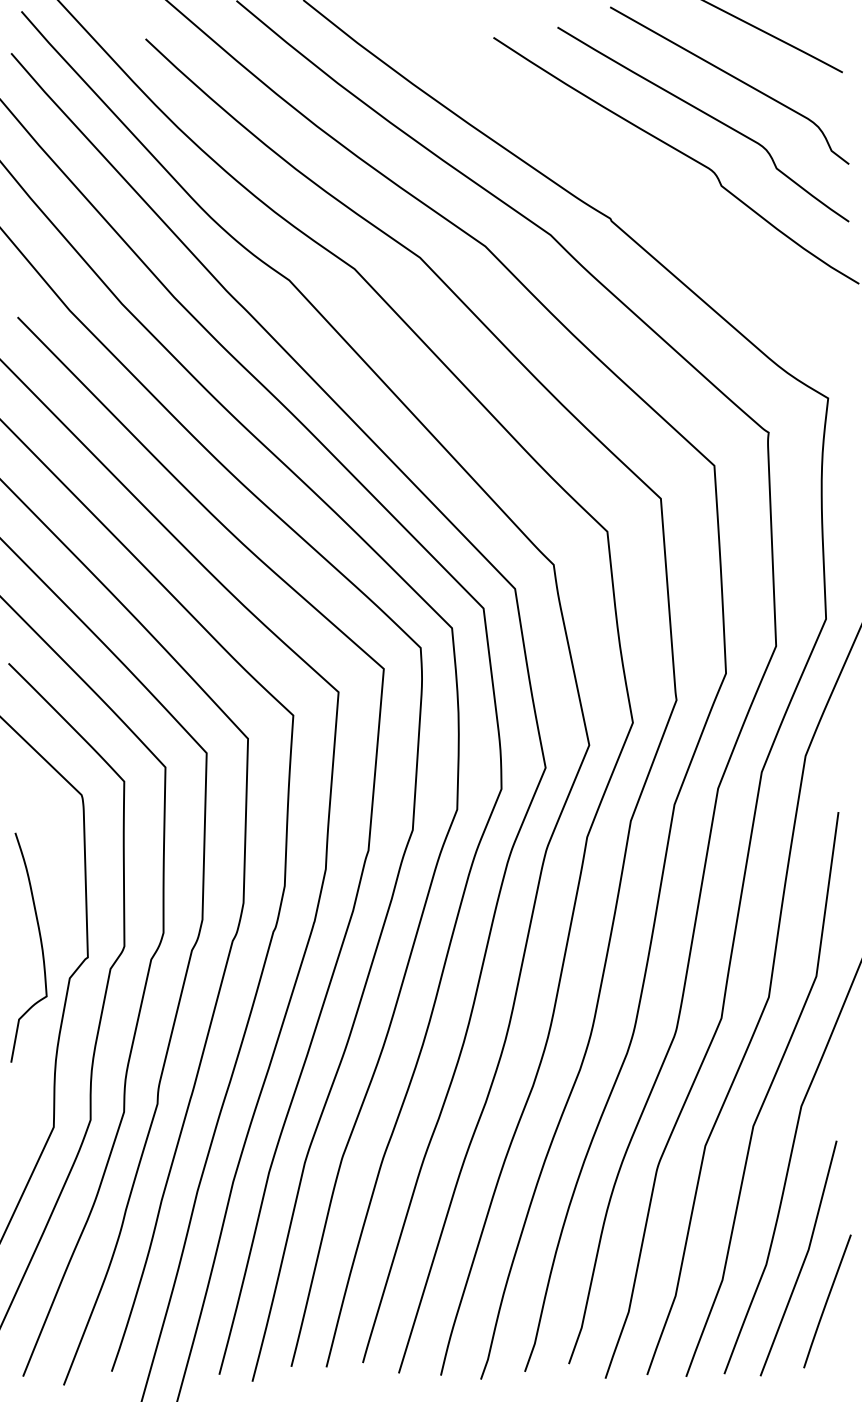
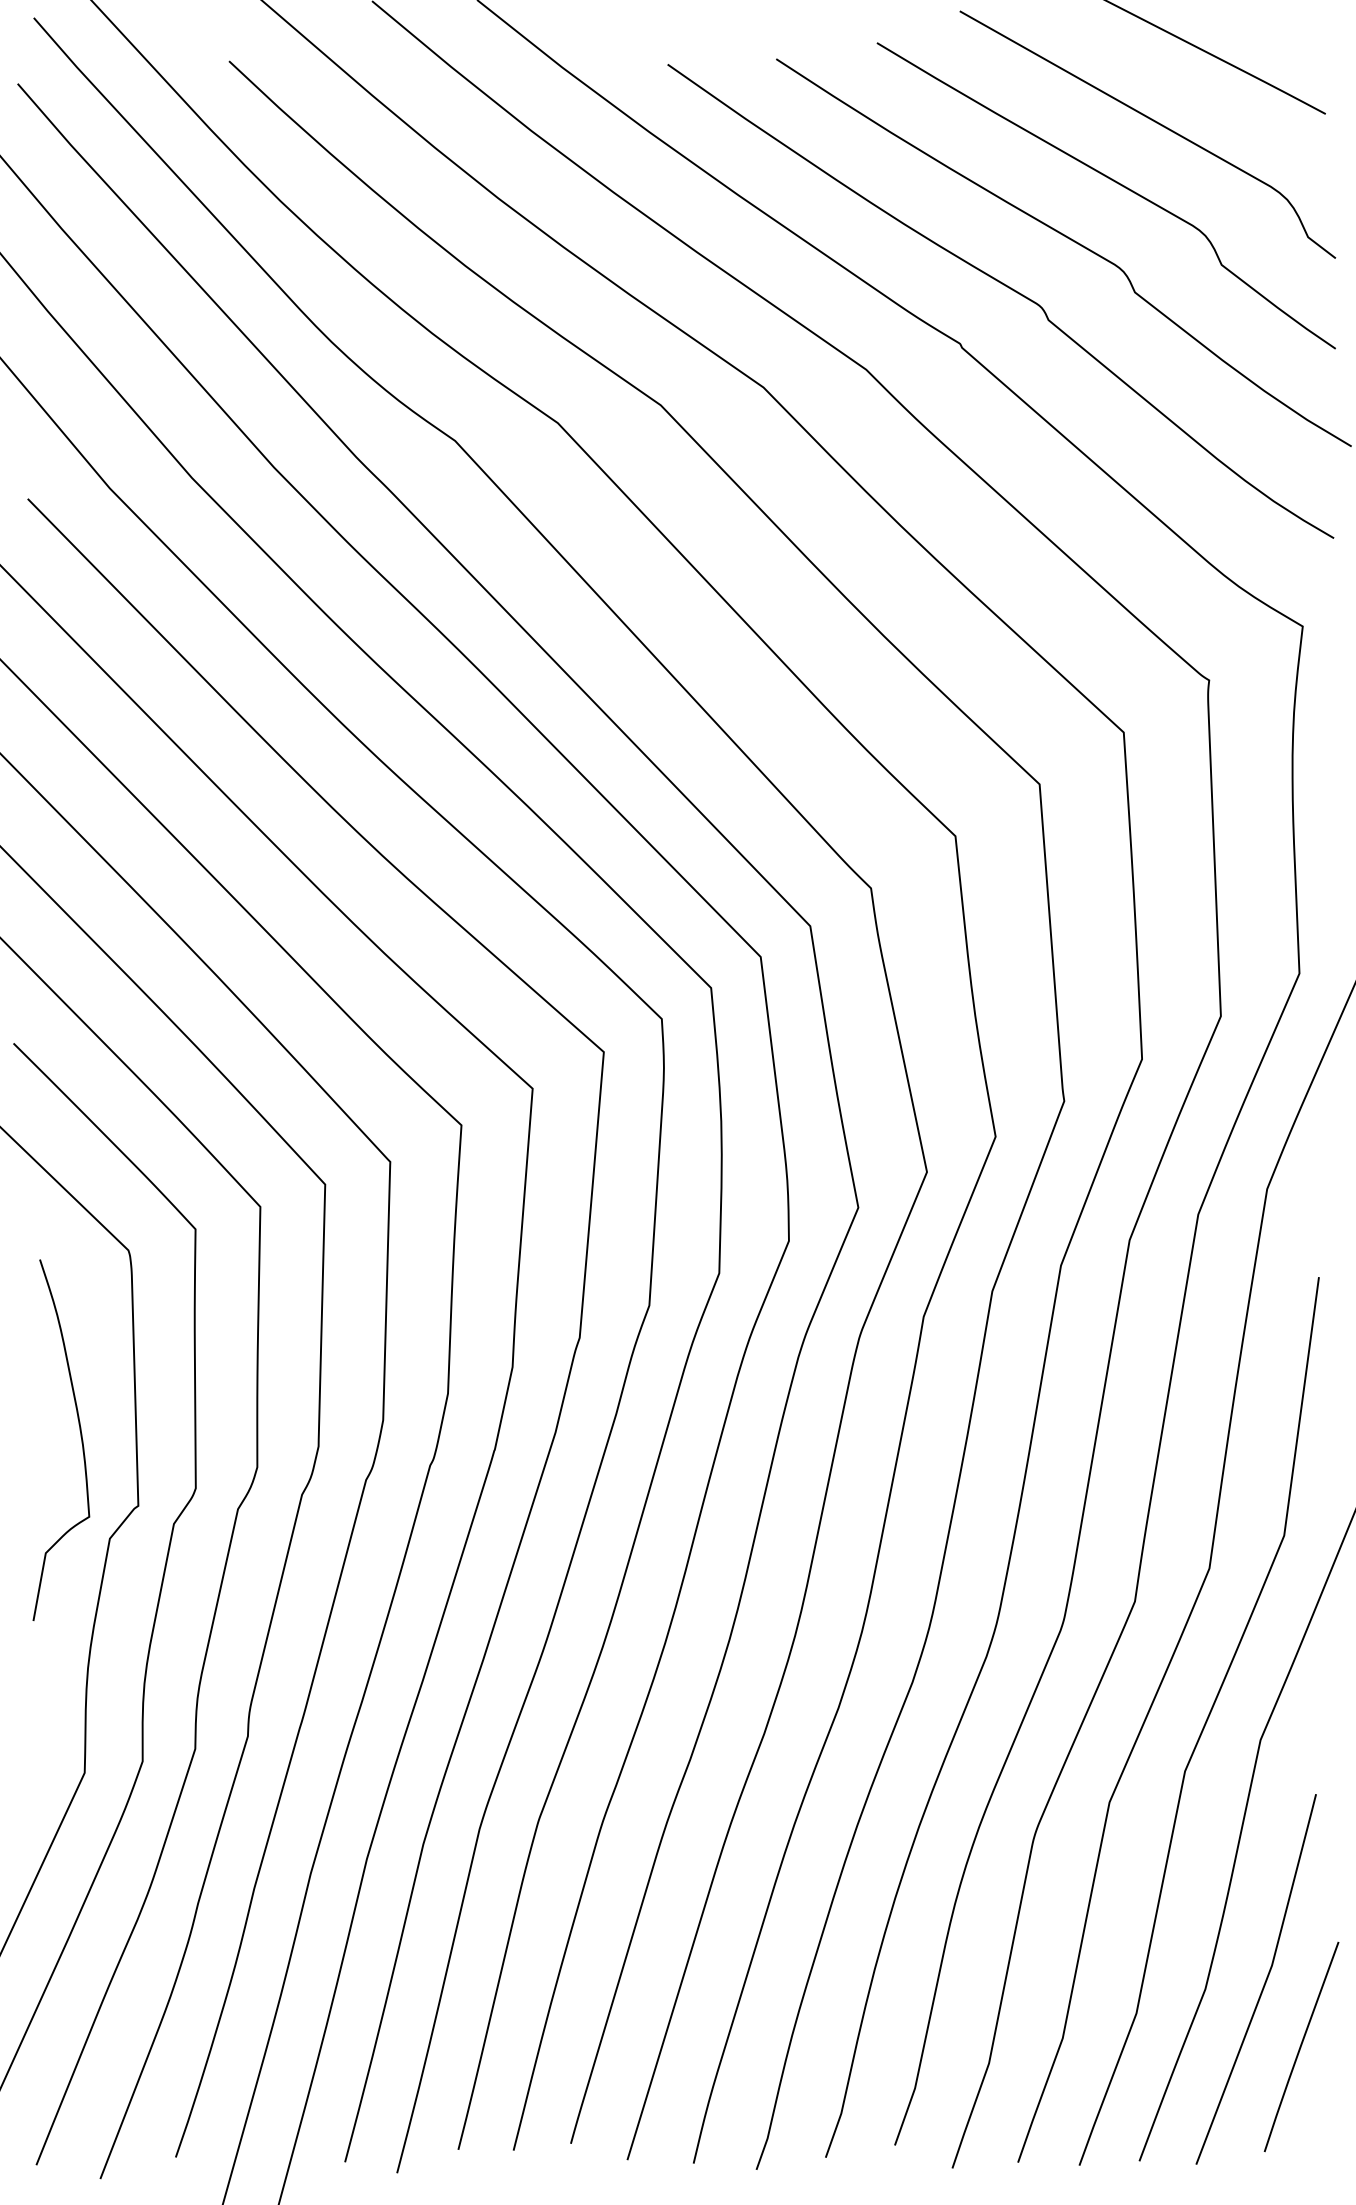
curve: (640, 183) -> (1007, 288), added
curve: (40, 944) -> (79, 1435), moved

